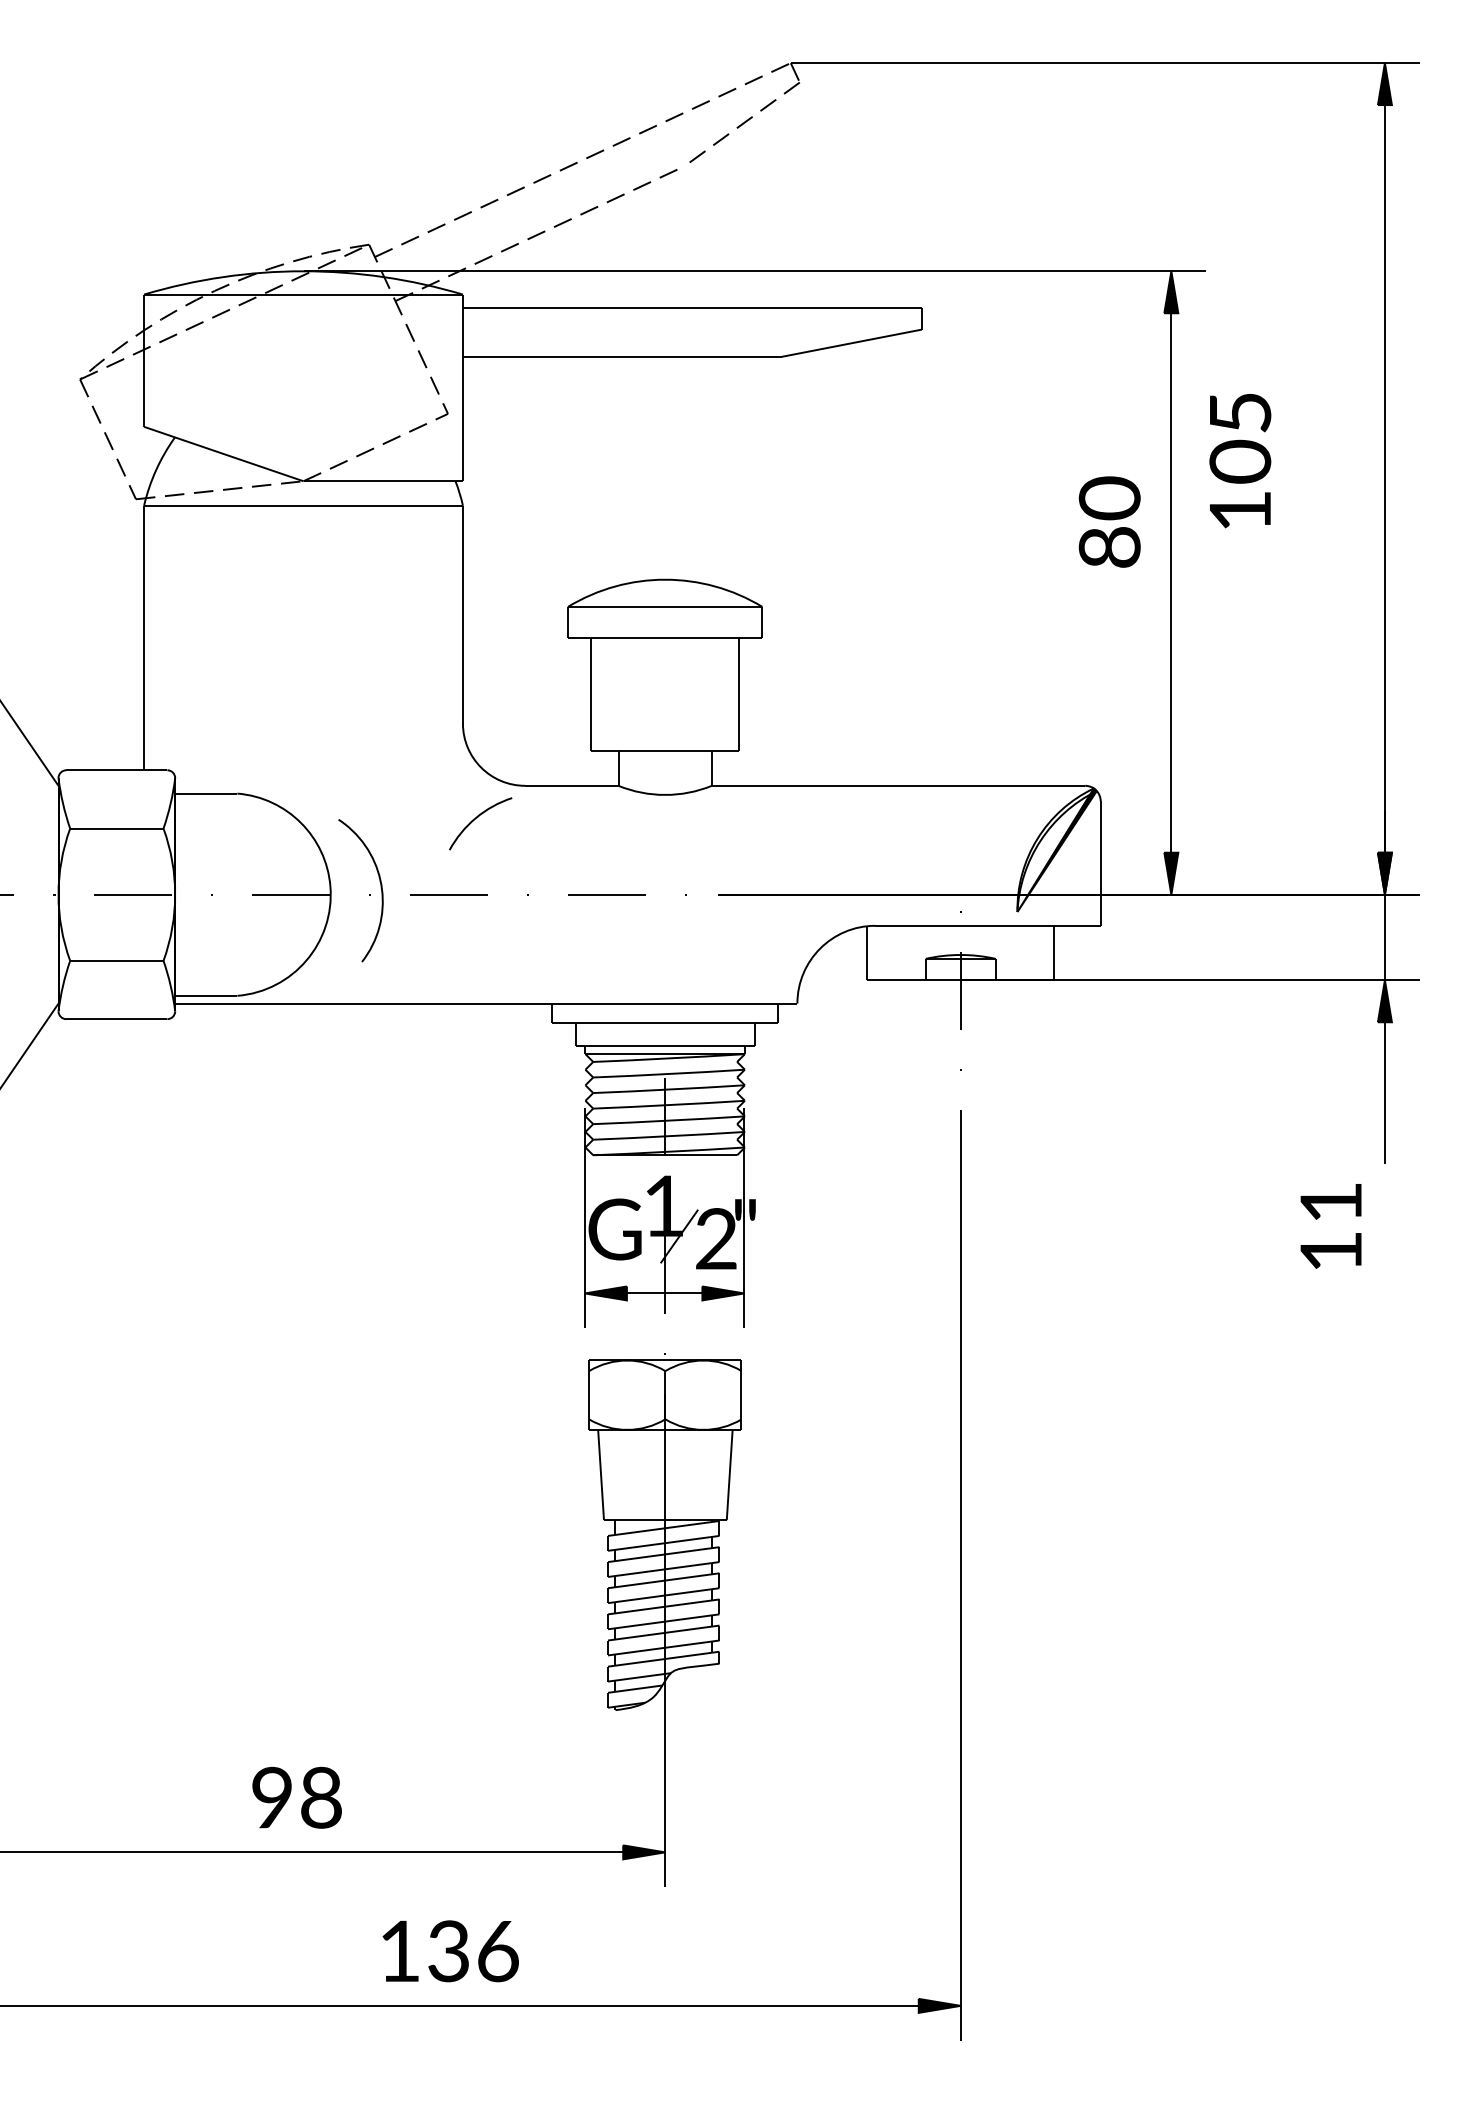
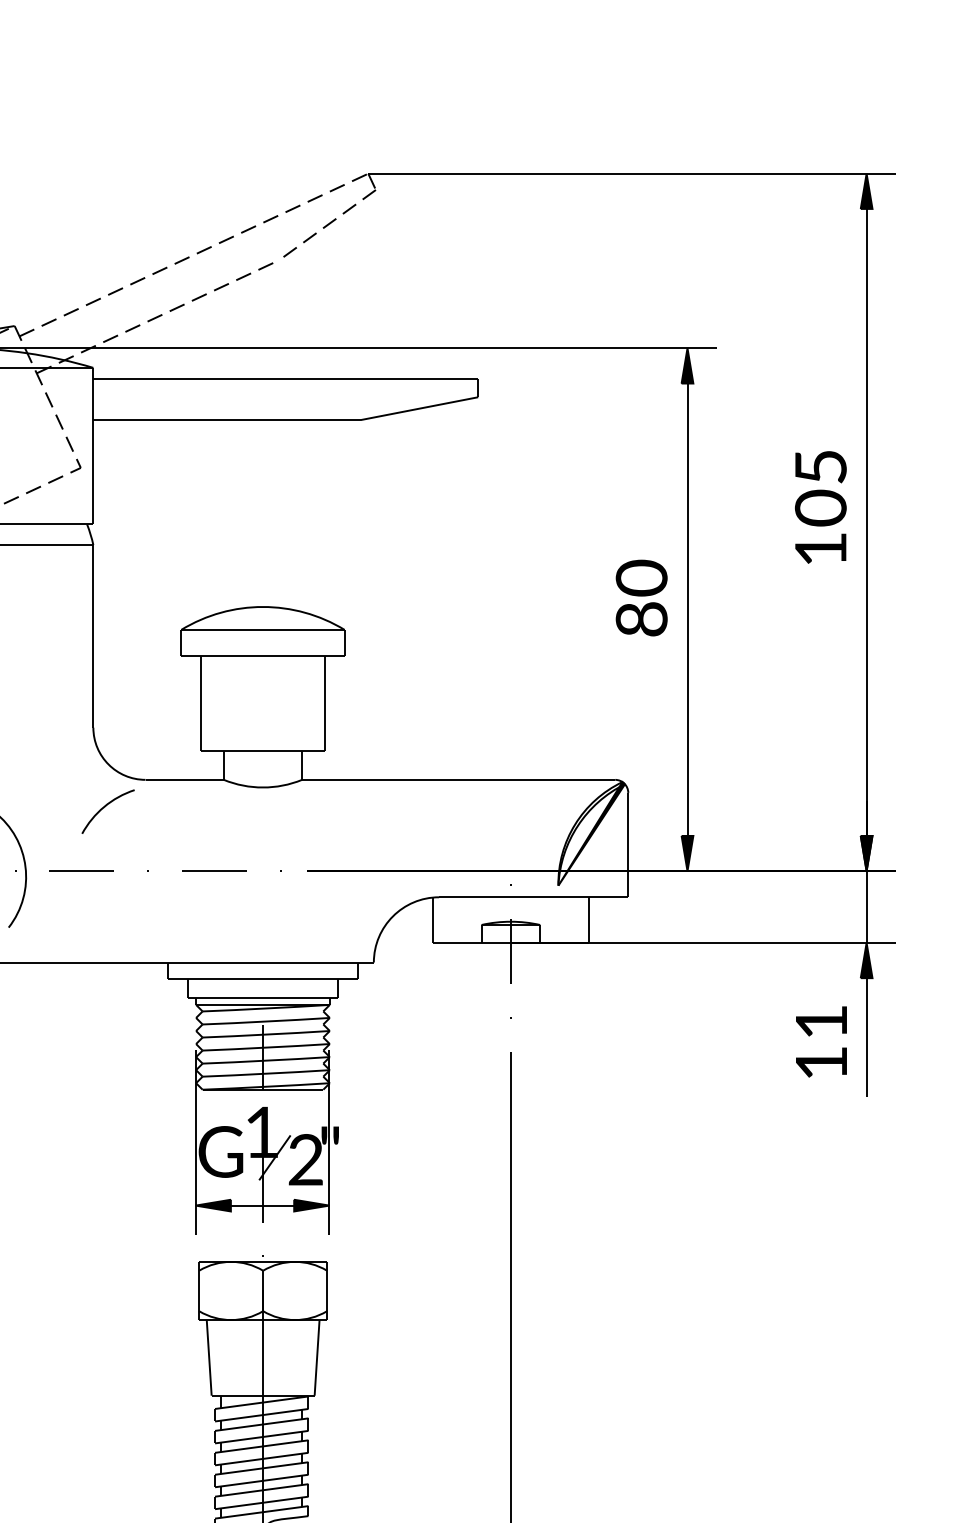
text: (1240, 461) -> (820, 507), moved
text: (1109, 521) -> (641, 597), moved
text: (1330, 1226) -> (820, 1042), moved

